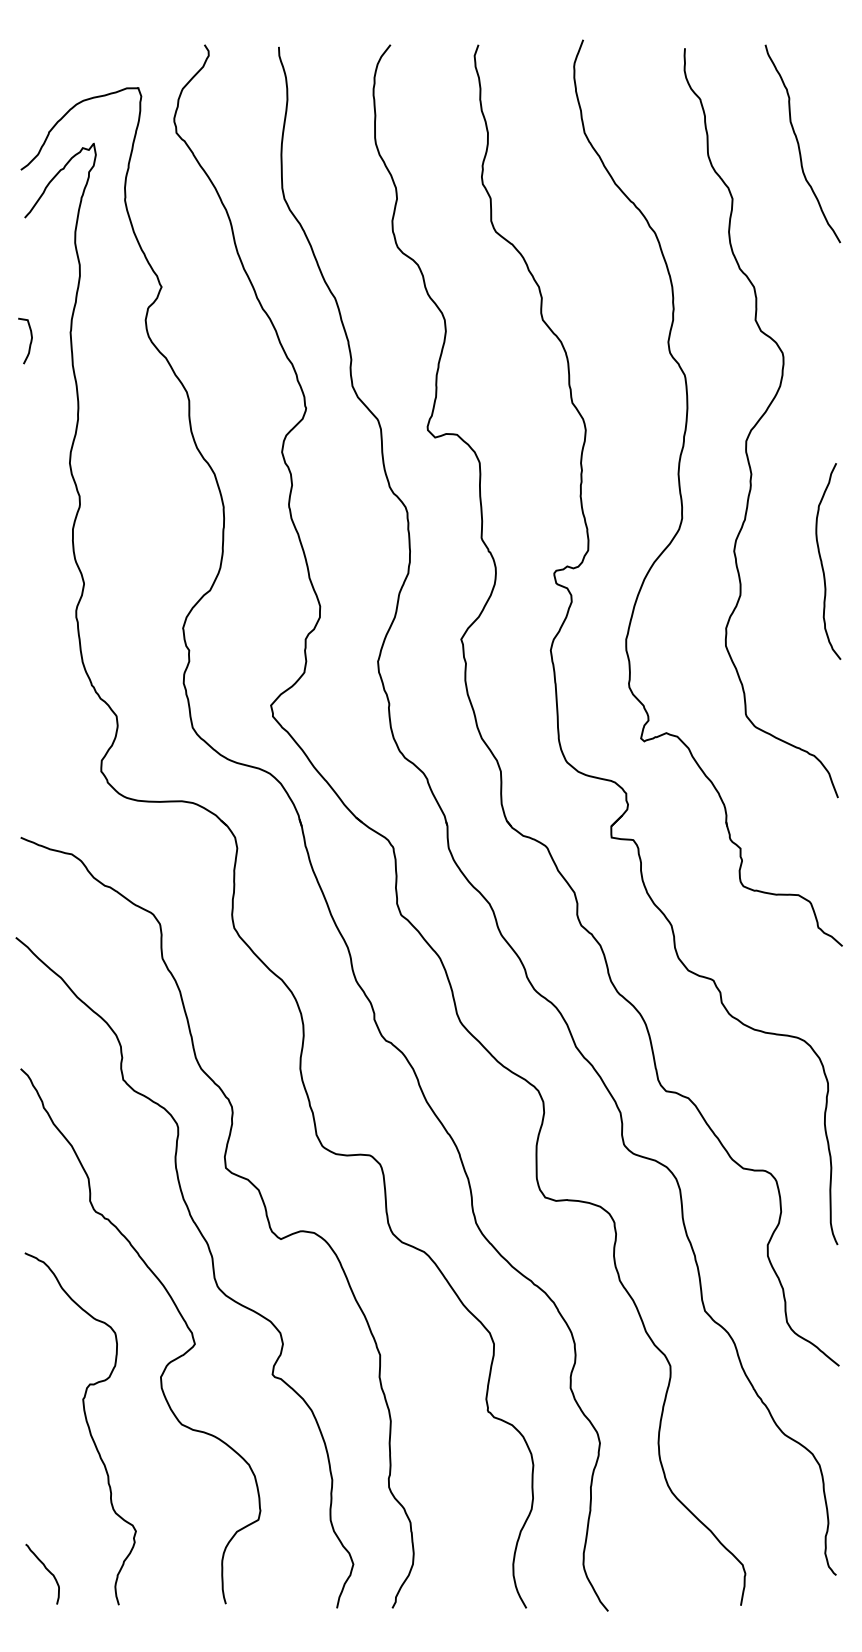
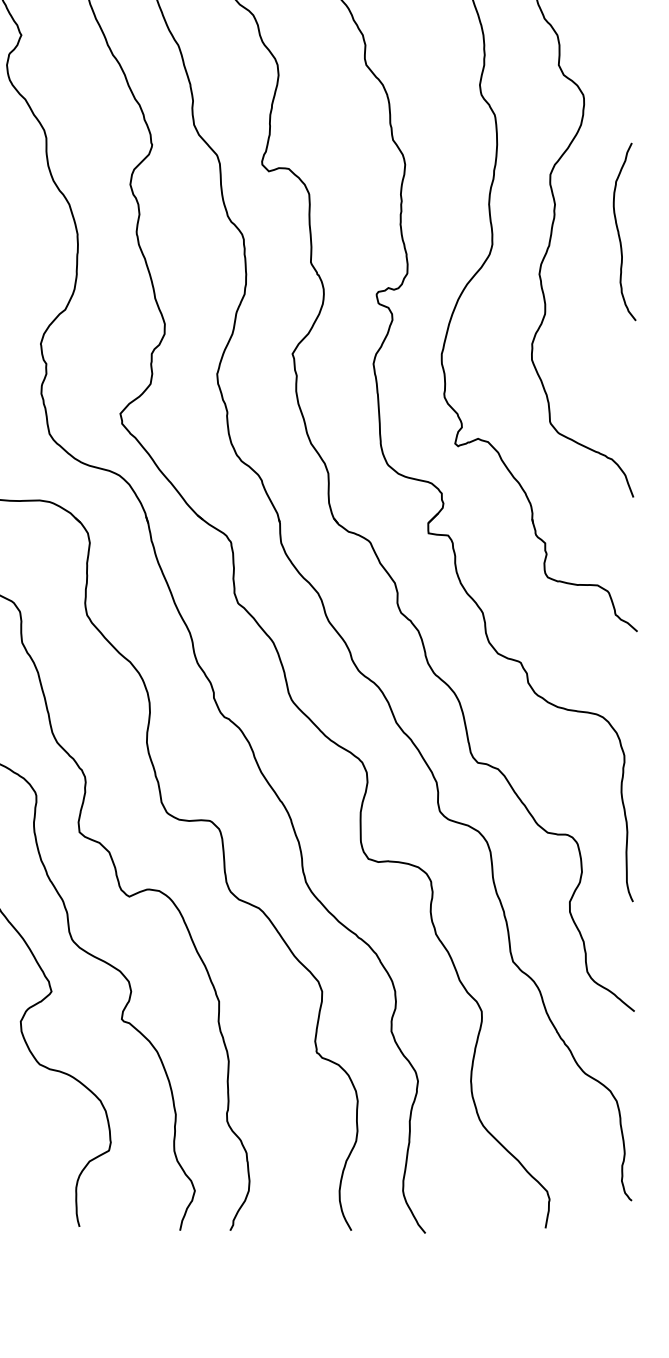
curve: (822, 561) -> (619, 231), moved

